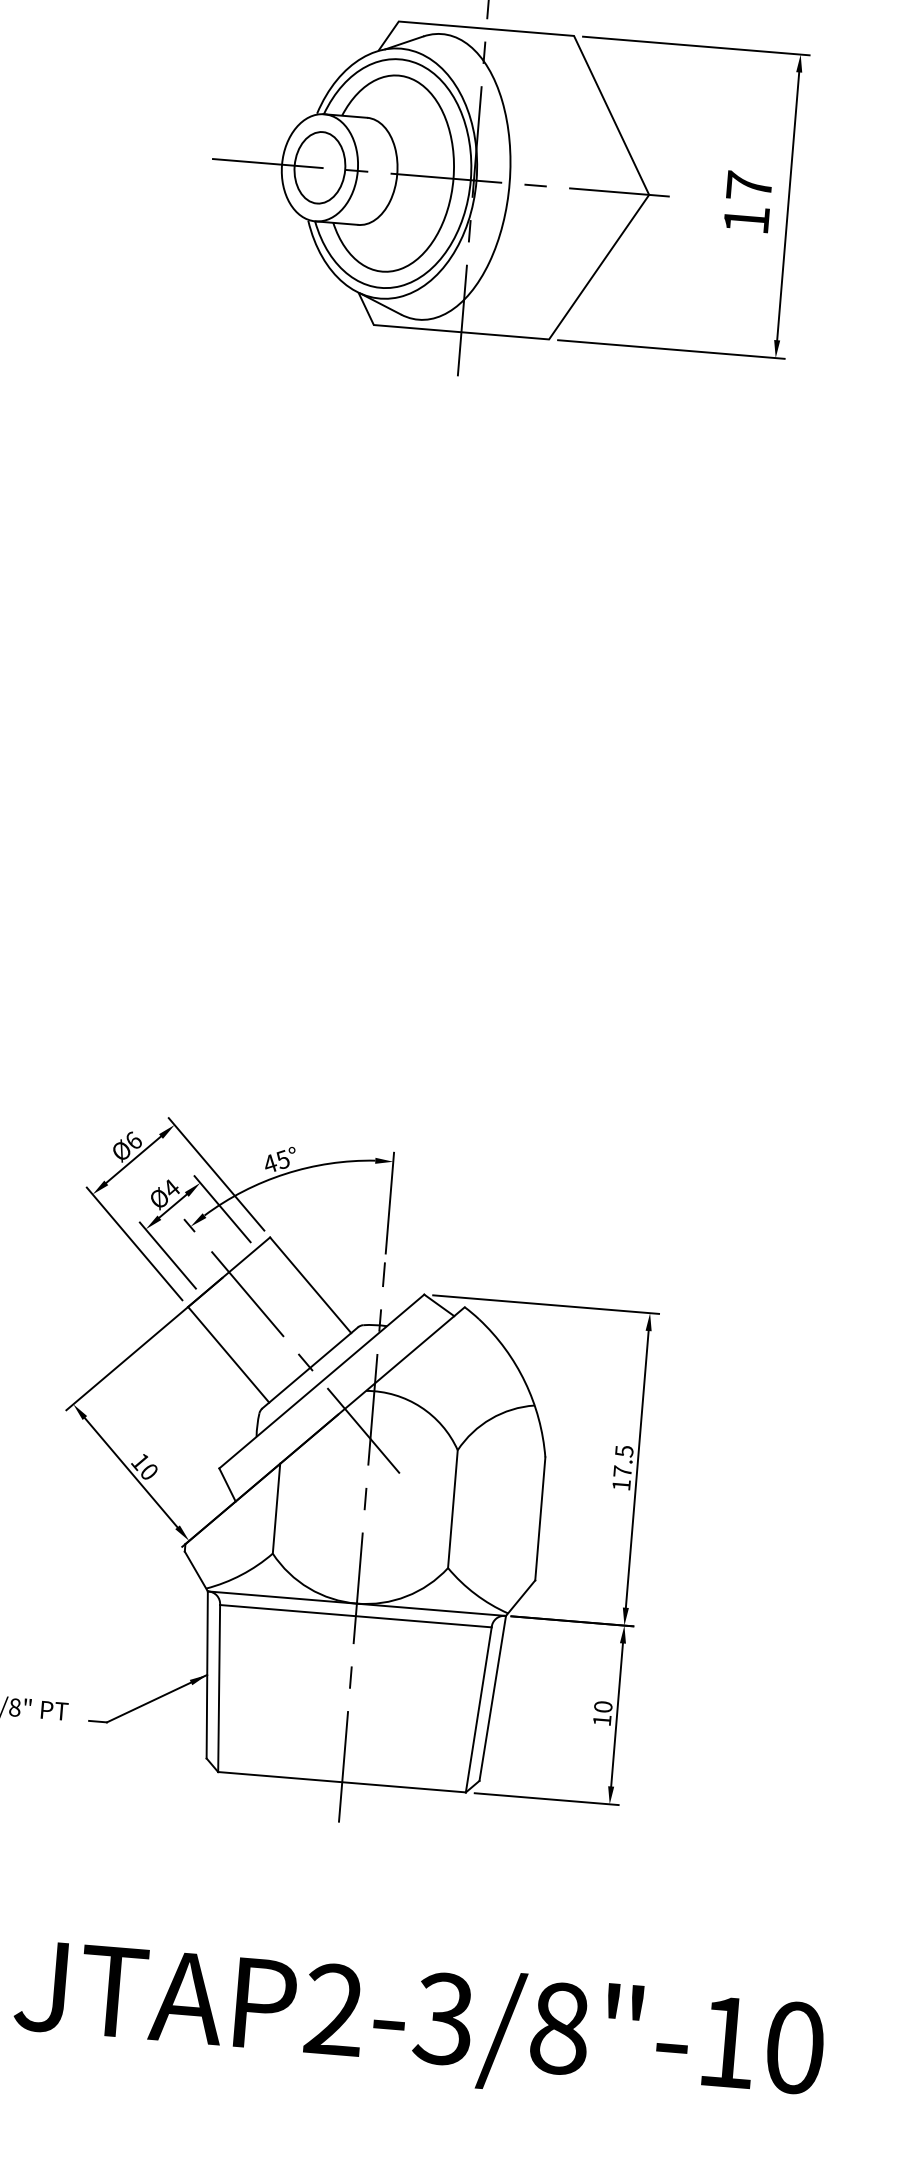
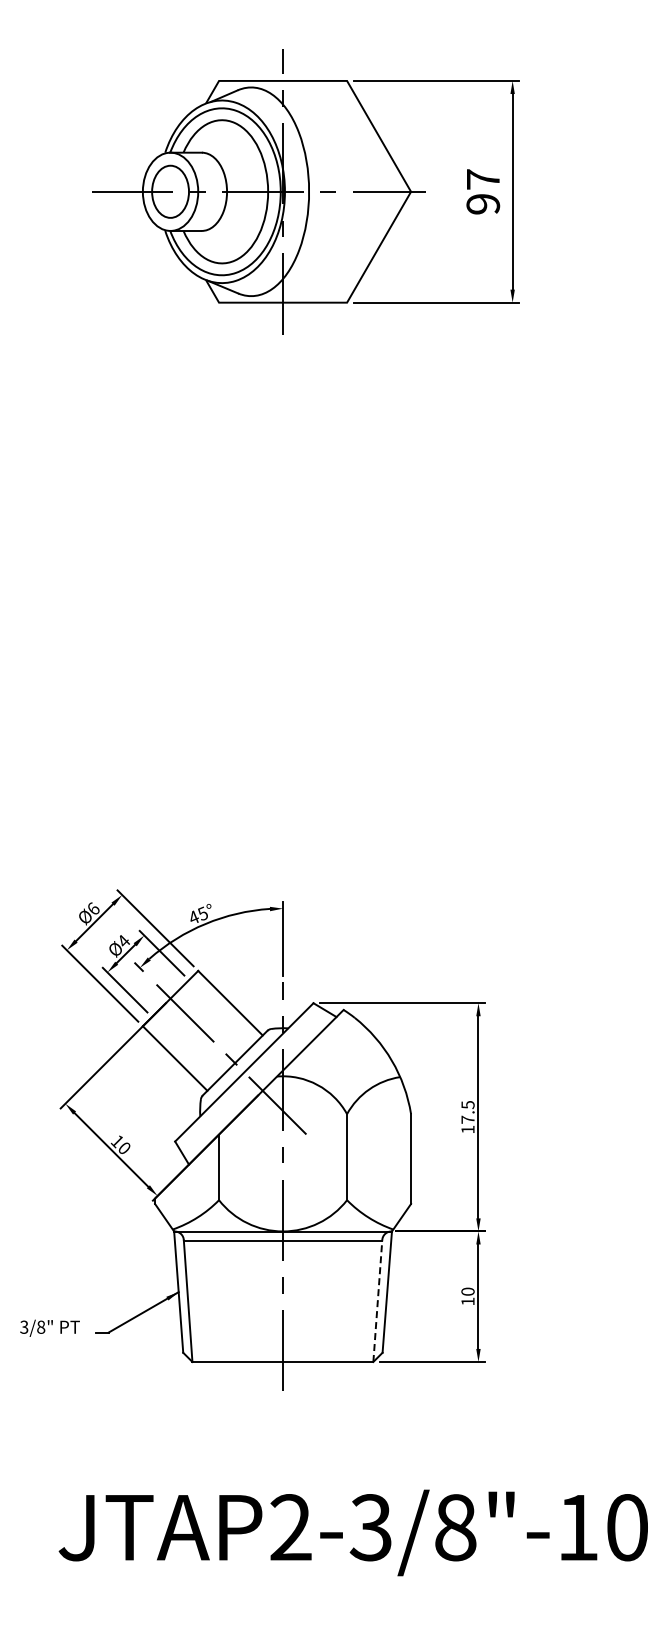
text: (746, 220) -> (483, 204), 17 -> 97
line: (478, 1710) -> (377, 1301), solid -> dashed

